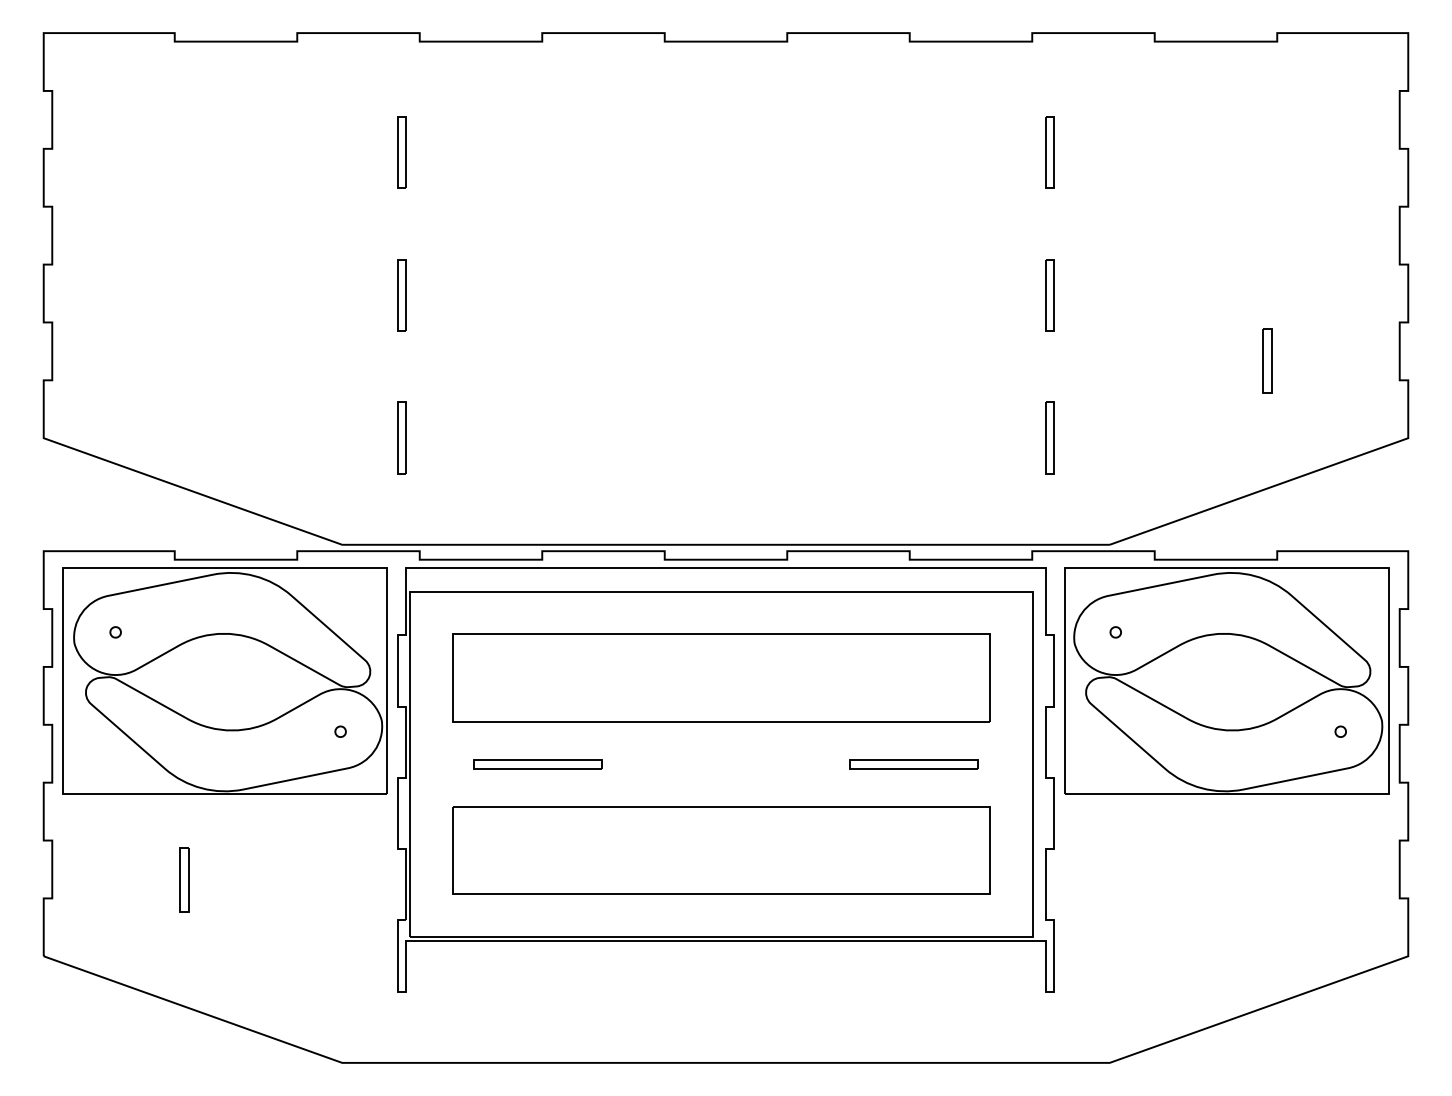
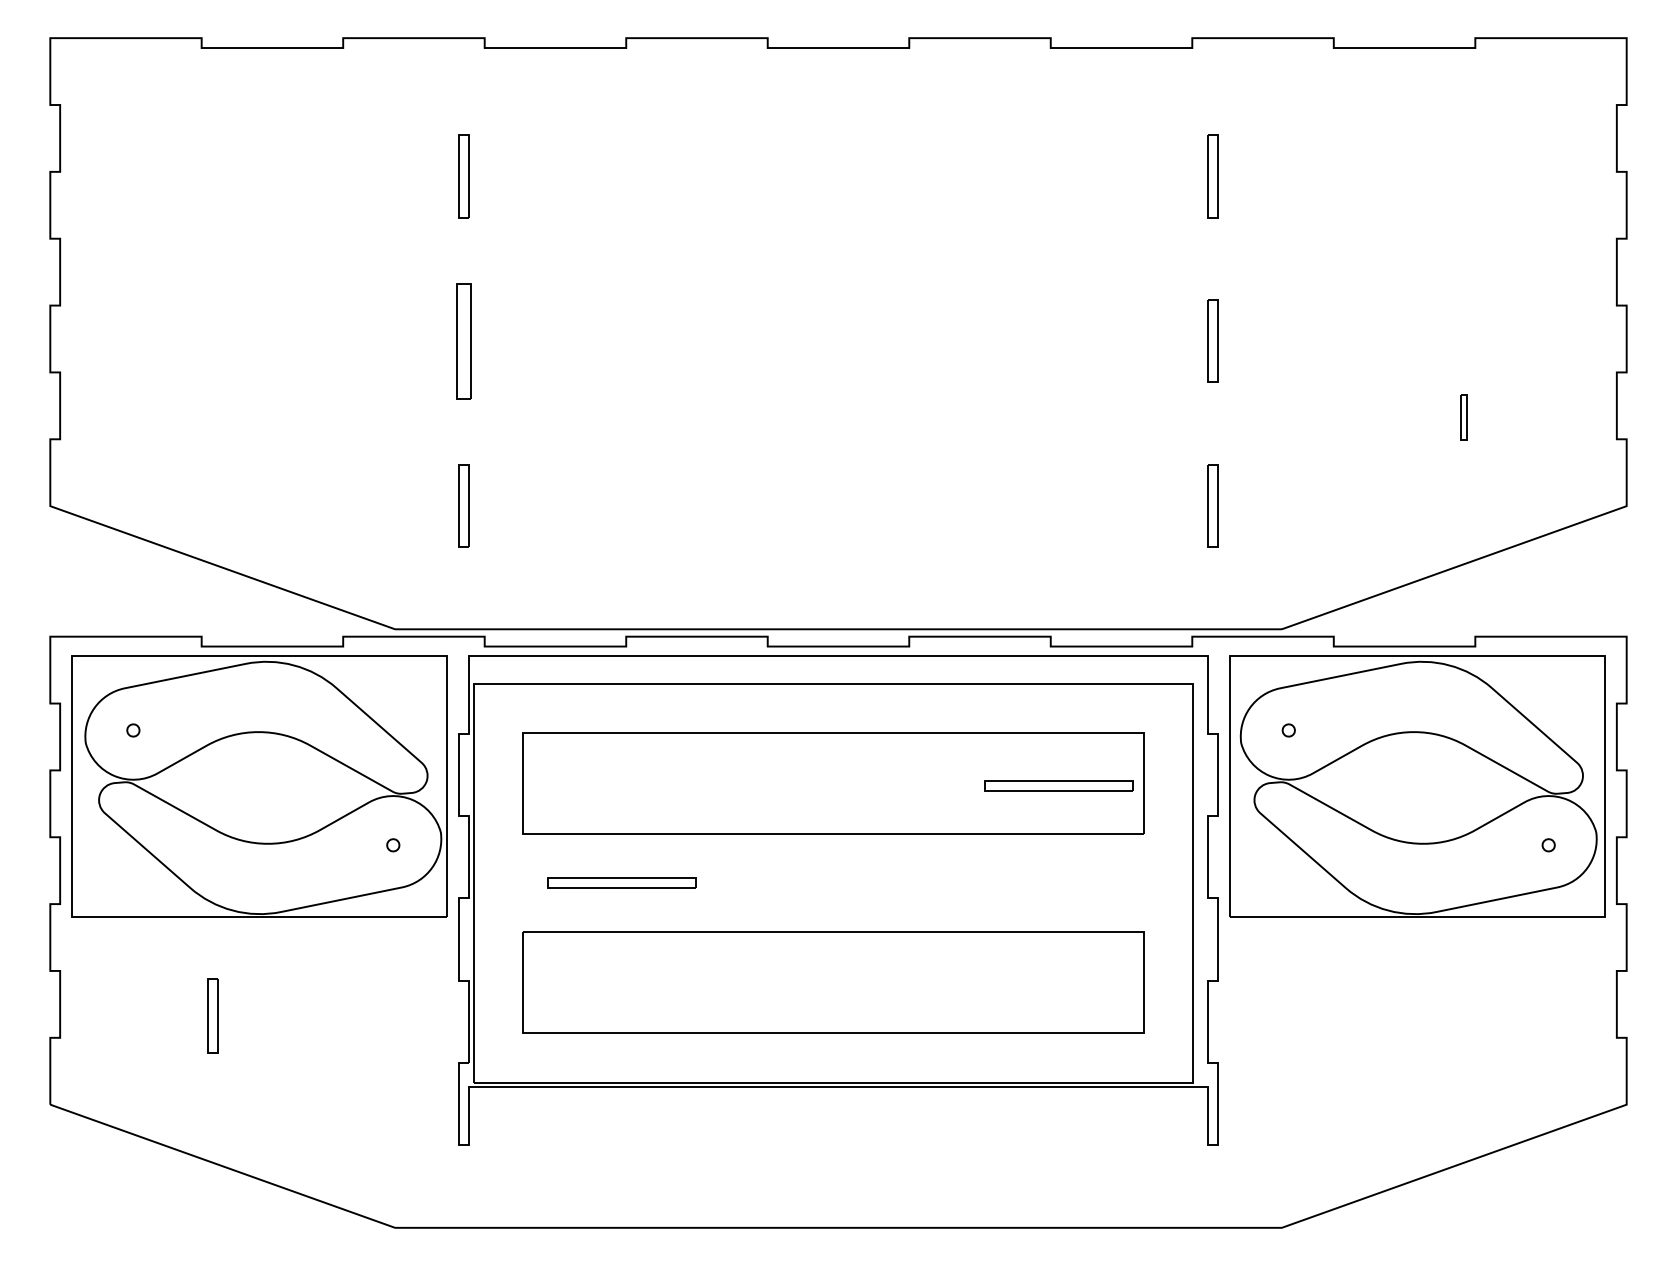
part: (401, 294) -> (463, 340), size x1.4
part: (1267, 361) -> (1463, 417), size x0.6
part: (912, 763) -> (1058, 785), moved

